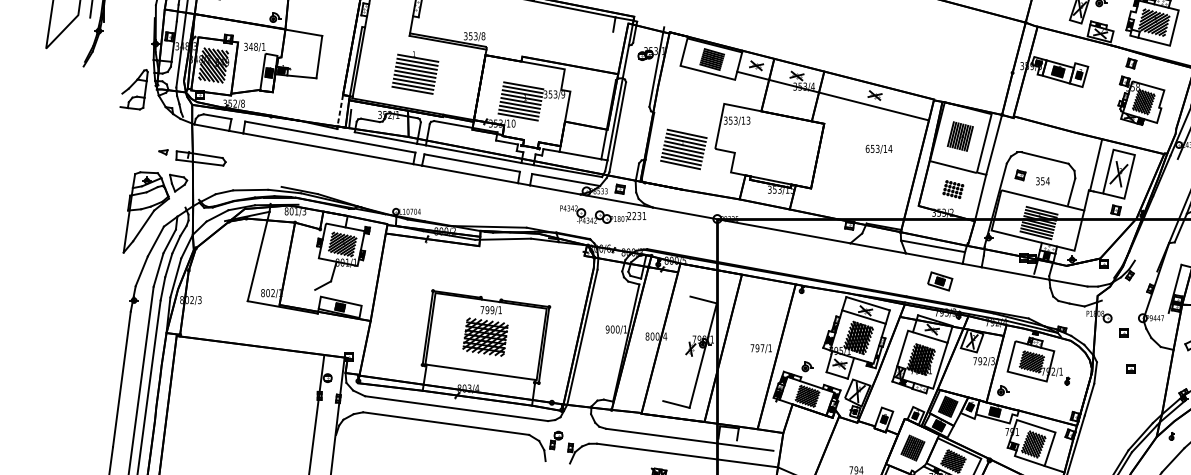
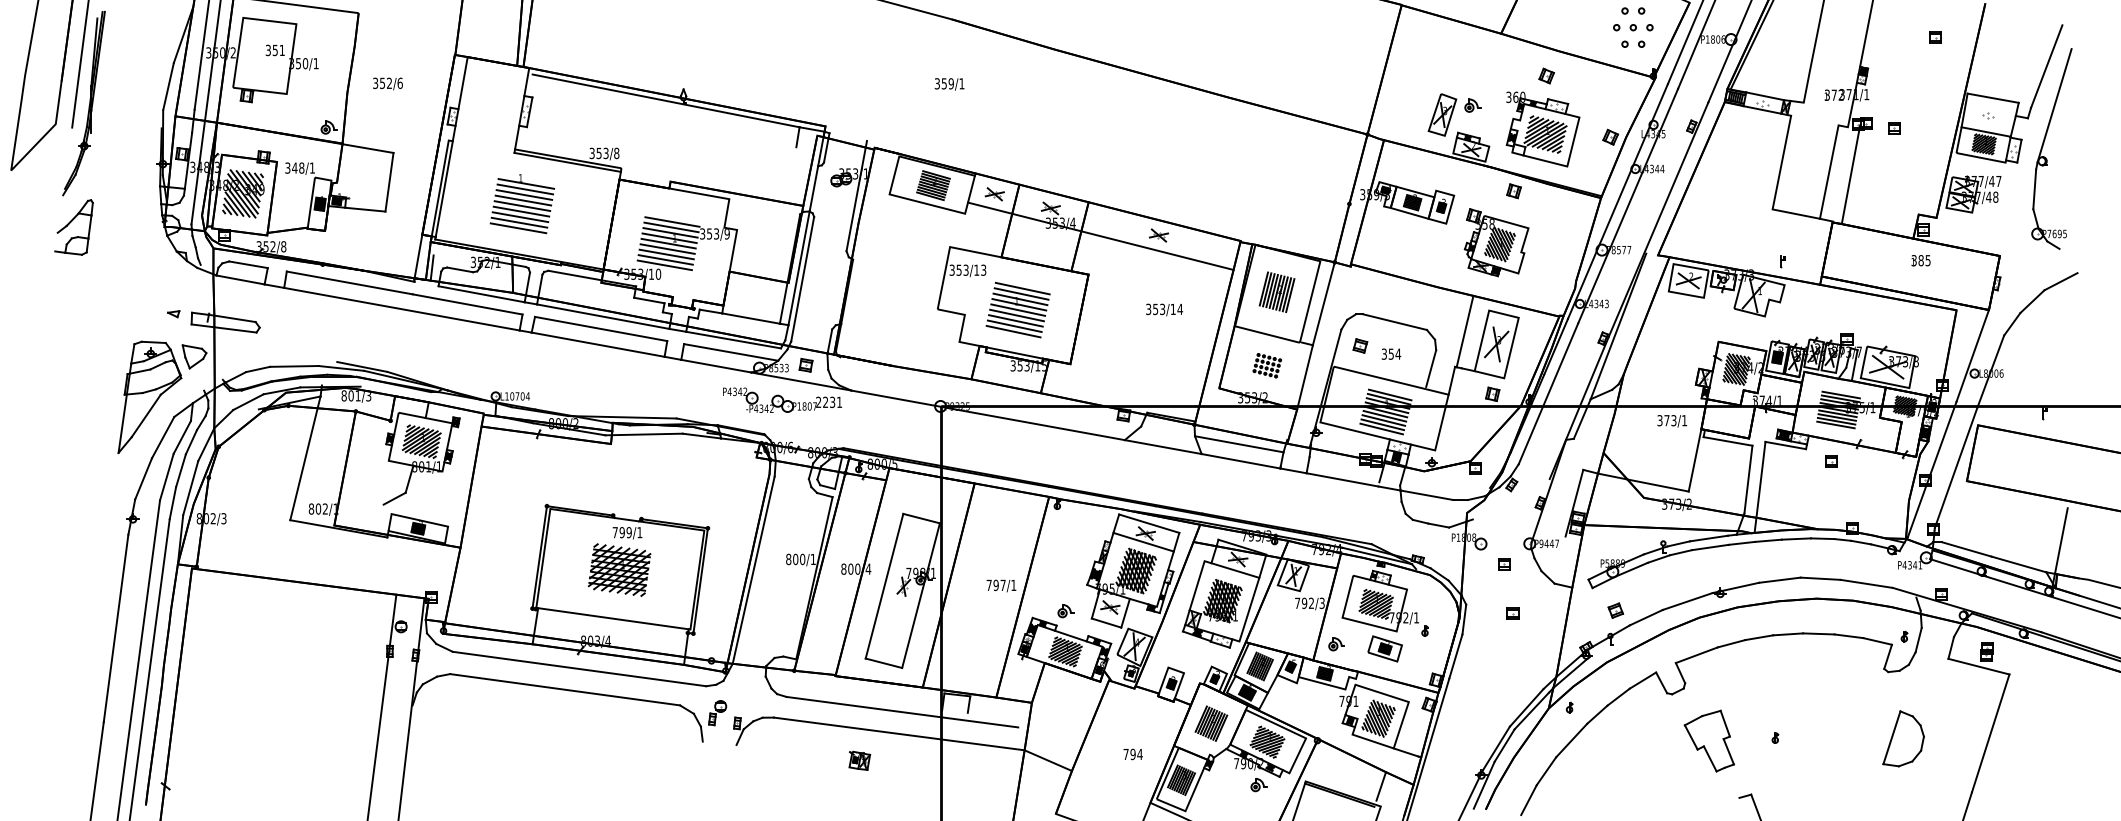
part: (133, 89) -> (73, 227), moved
part: (1141, 100) -> (1496, 242), moved
line: (340, 111) -> (418, 257), dashed -> solid
part: (683, 149) -> (1017, 309), moved
text: (867, 149) -> (1148, 309), 653/14 -> 353/14
line: (1156, 209) -> (1548, 393), added
part: (939, 281) -> (1384, 648), moved
text: (607, 329) -> (788, 559), 900/1 -> 800/1
line: (676, 348) -> (884, 585), added

